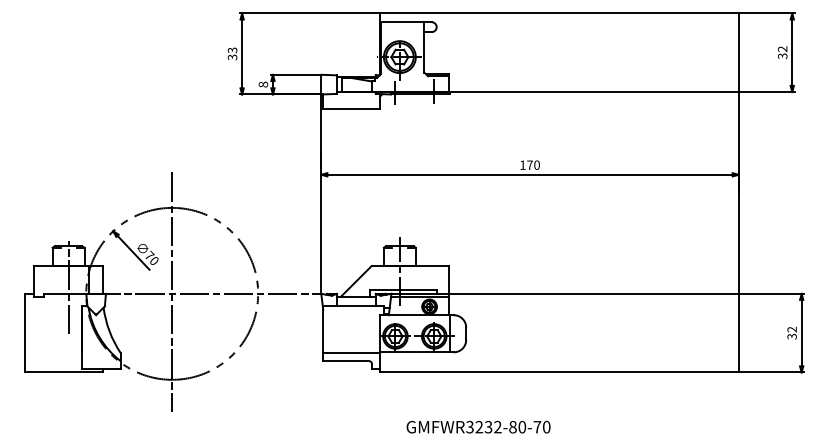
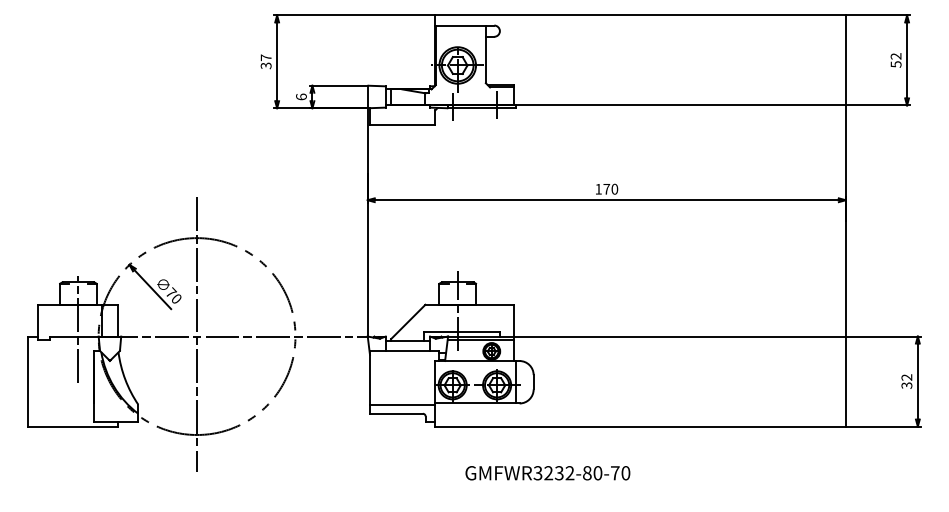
text: (232, 50) -> (266, 57), 33 -> 37
text: (782, 55) -> (895, 63), 32 -> 52
text: (262, 84) -> (300, 96), 8 -> 6
text: (478, 426) -> (547, 472), moved

